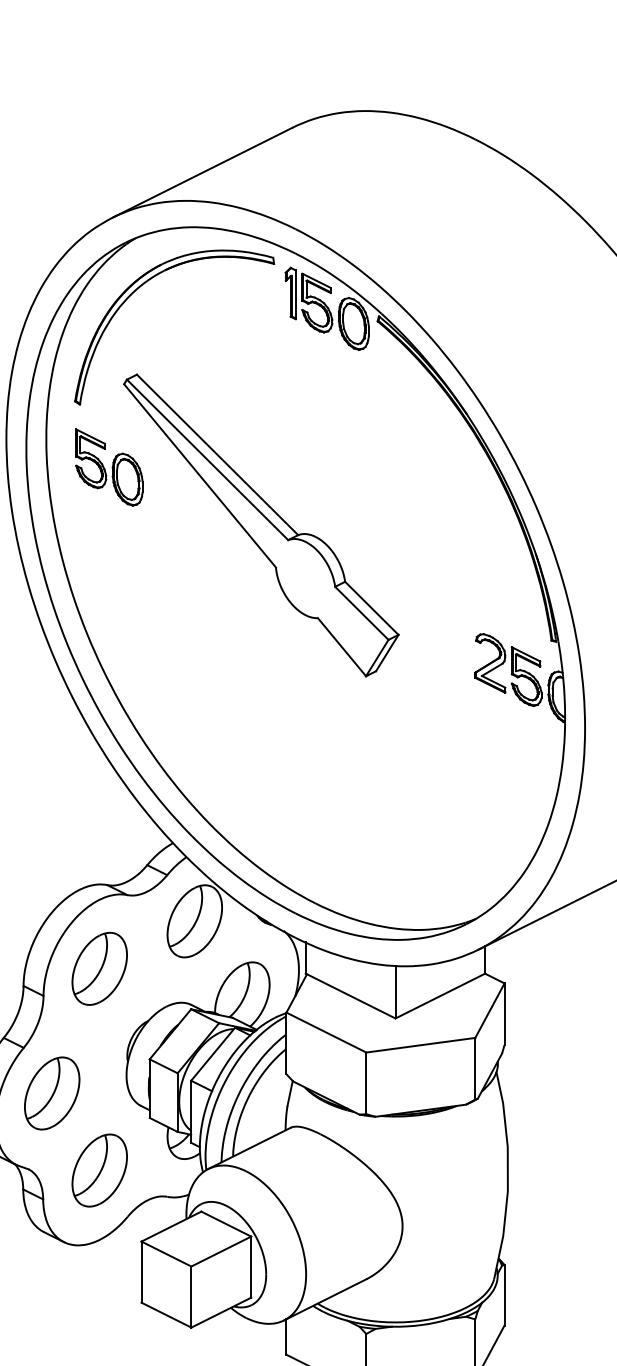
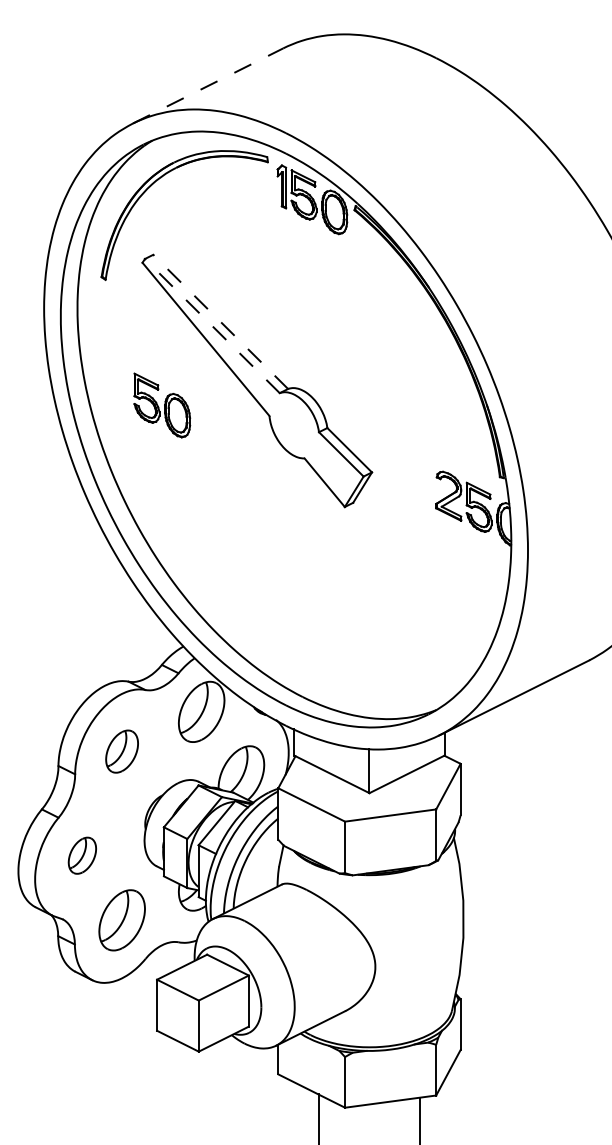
line: (202, 172) -> (208, 85), solid -> dashed
line: (217, 454) -> (220, 321), solid -> dashed
line: (207, 459) -> (212, 325), solid -> dashed
part: (109, 467) -> (162, 405), moved
part: (98, 968) -> (121, 751), size x0.7
part: (52, 1093) -> (82, 855), size x0.6

